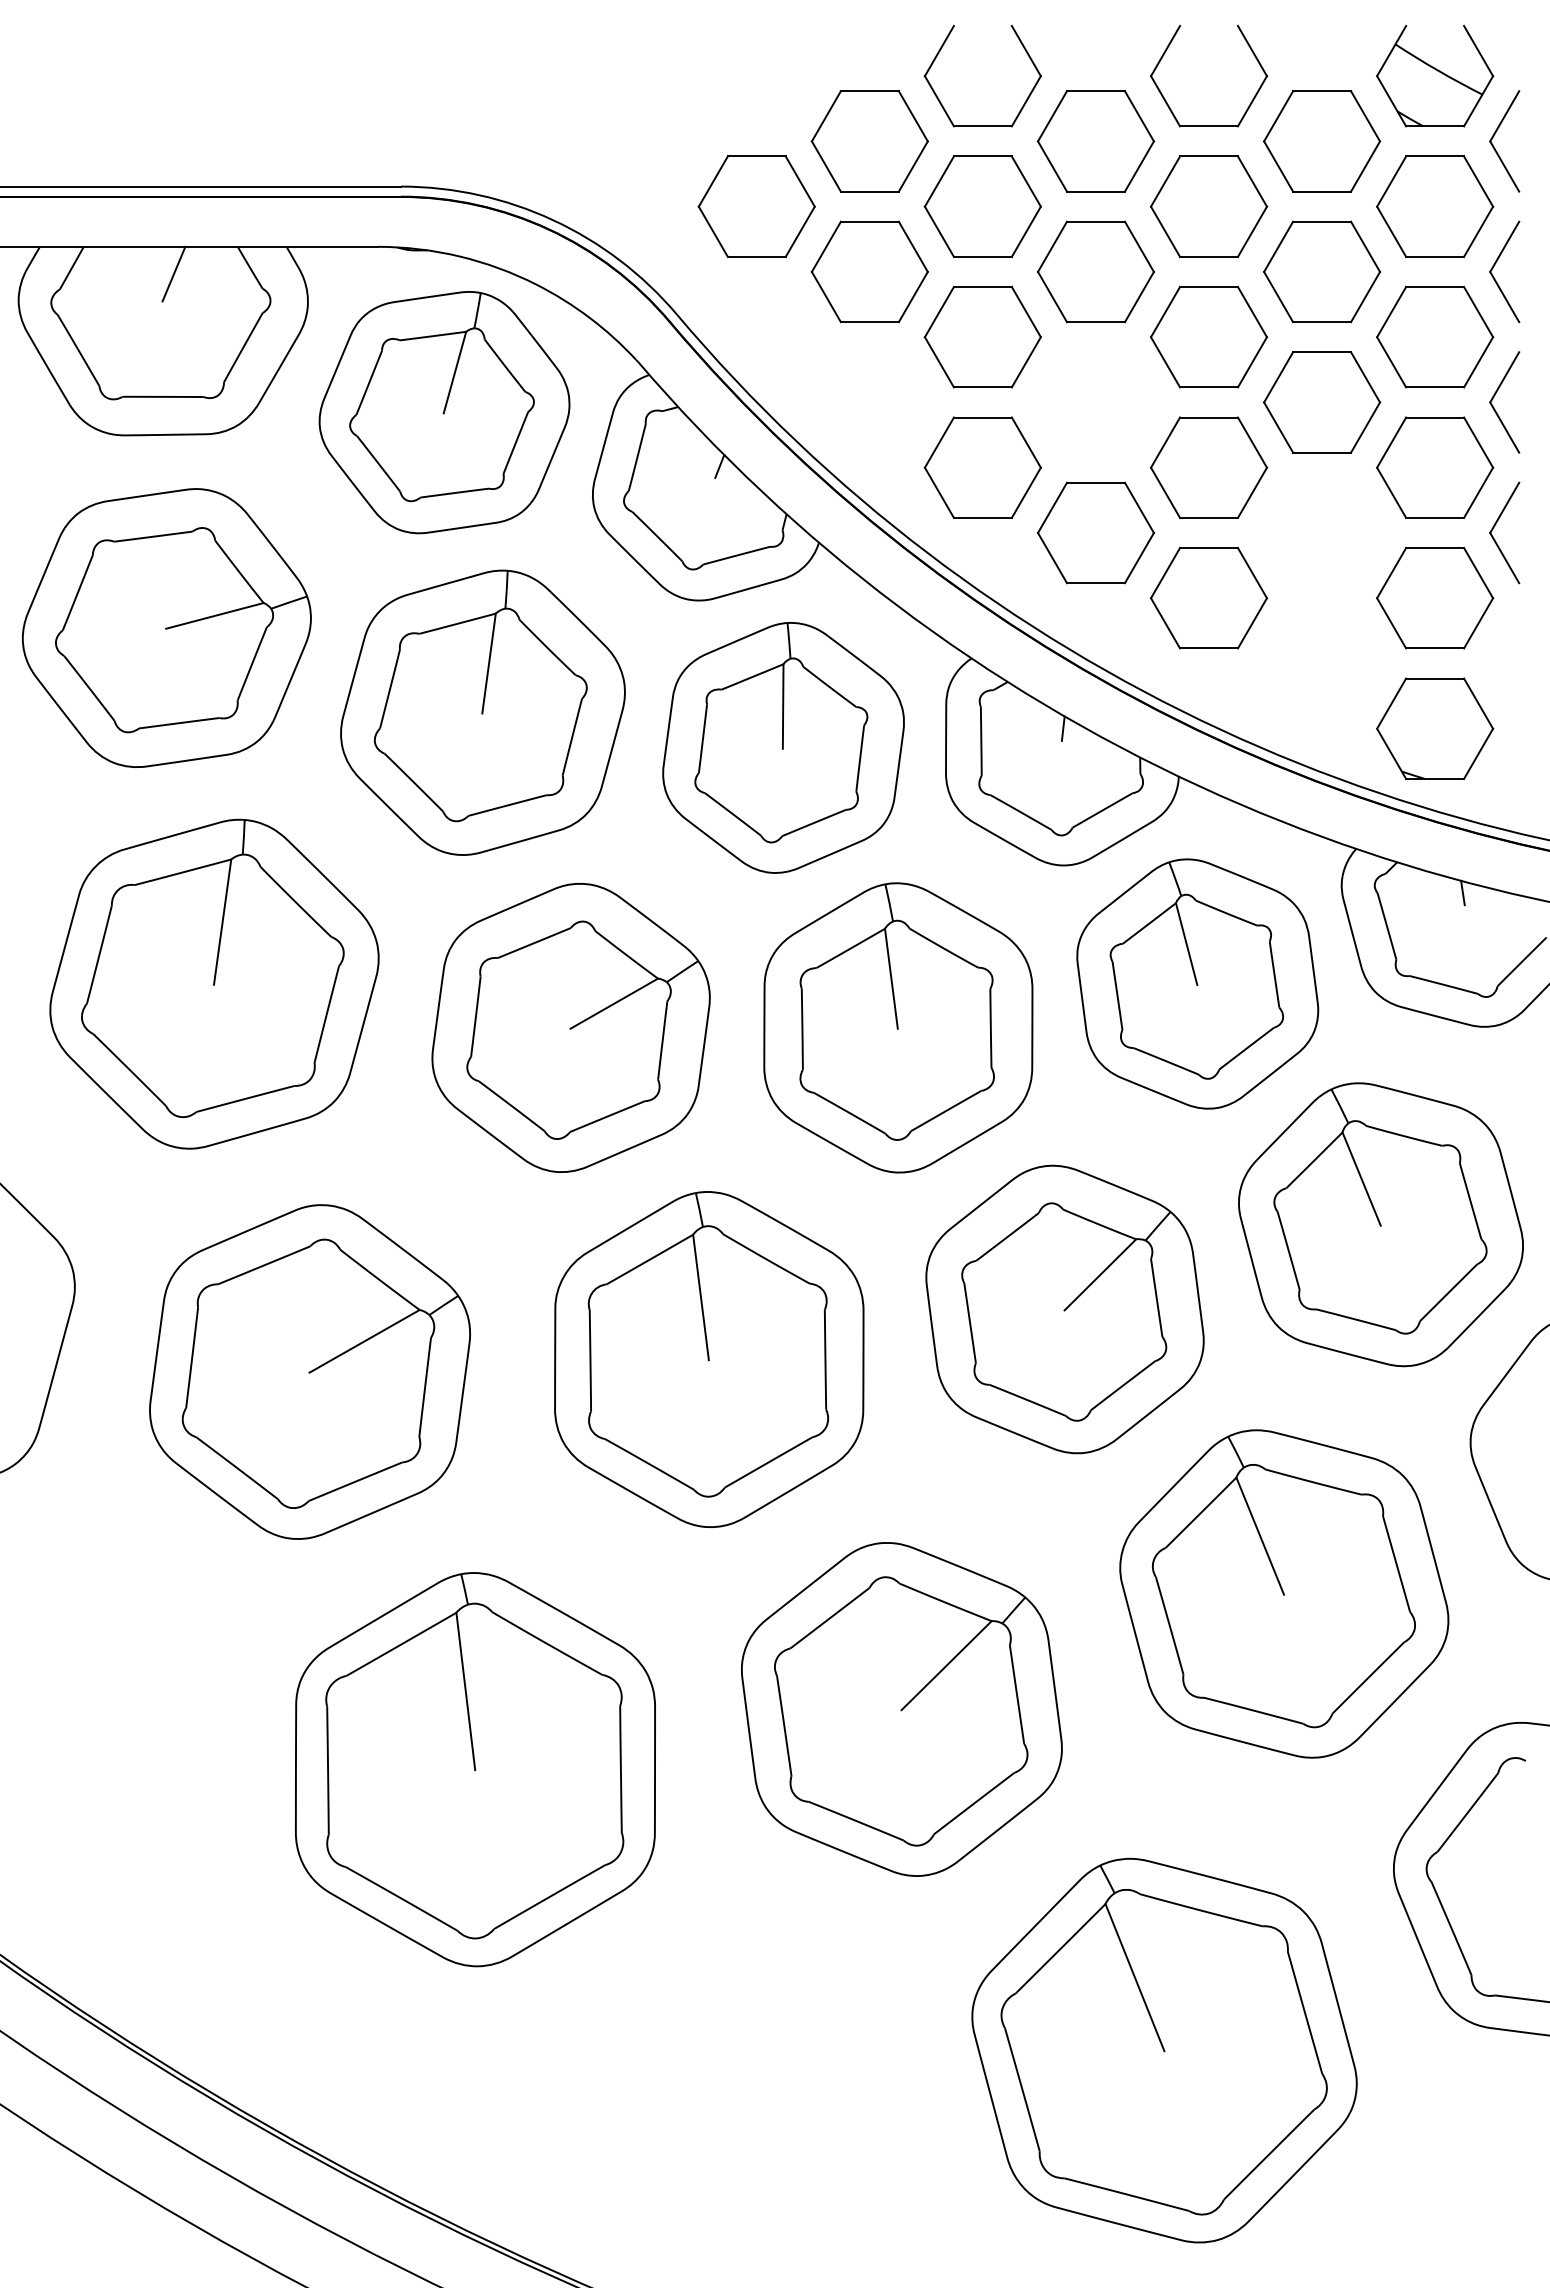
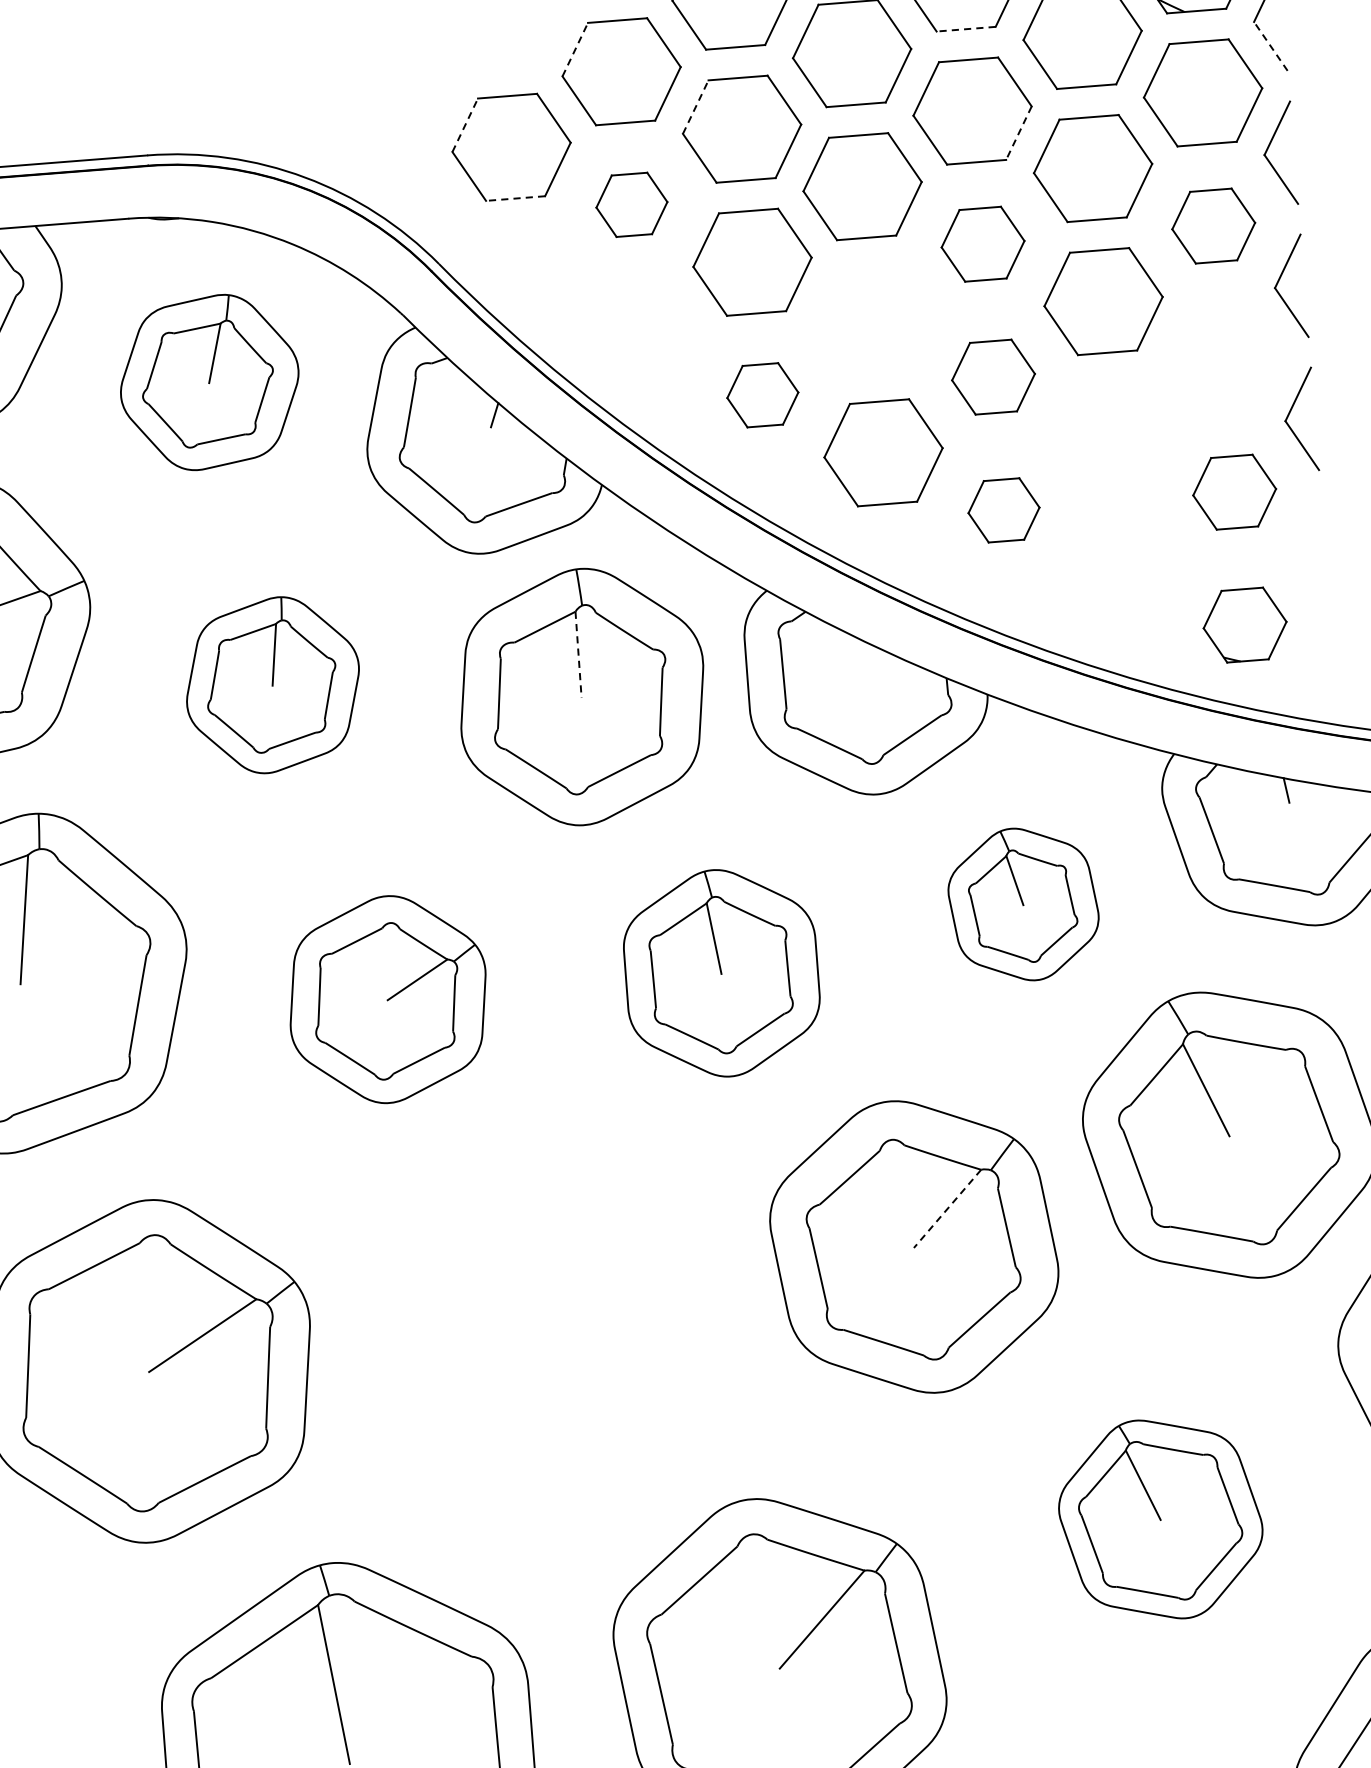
line: (826, 116) -> (575, 49), solid -> dashed
line: (1209, 126) -> (966, 29), solid -> dashed
line: (1504, 166) -> (1270, 46), solid -> dashed
line: (713, 181) -> (465, 125), solid -> dashed
line: (939, 181) -> (695, 107), solid -> dashed
line: (1252, 231) -> (1018, 132), solid -> dashed
line: (756, 256) -> (515, 198), solid -> dashed
part: (869, 271) -> (631, 204), size x0.6
part: (1208, 337) -> (982, 244), size x0.7
part: (1435, 337) -> (1214, 226), size x0.7
part: (444, 412) -> (209, 382), size x0.7
part: (982, 467) -> (762, 395), size x0.6
part: (1208, 467) -> (993, 377), size x0.7
part: (1435, 467) -> (1224, 358), removed
part: (1208, 598) -> (1003, 510), size x0.6
part: (1435, 598) -> (1234, 492), size x0.7
line: (783, 707) -> (578, 655), solid -> dashed
part: (482, 712) -> (272, 685), size x0.6
line: (1062, 728) -> (865, 654), removed
part: (1435, 728) -> (1245, 624), size x0.7
part: (1197, 983) -> (1023, 904), size x0.6
part: (570, 1027) -> (387, 999), size x0.7
part: (898, 1027) -> (721, 972), size x0.7
line: (1100, 1275) -> (947, 1209), solid -> dashed
part: (709, 1359) -> (555, 1326), removed
part: (1284, 1593) -> (1160, 1518), size x0.6

